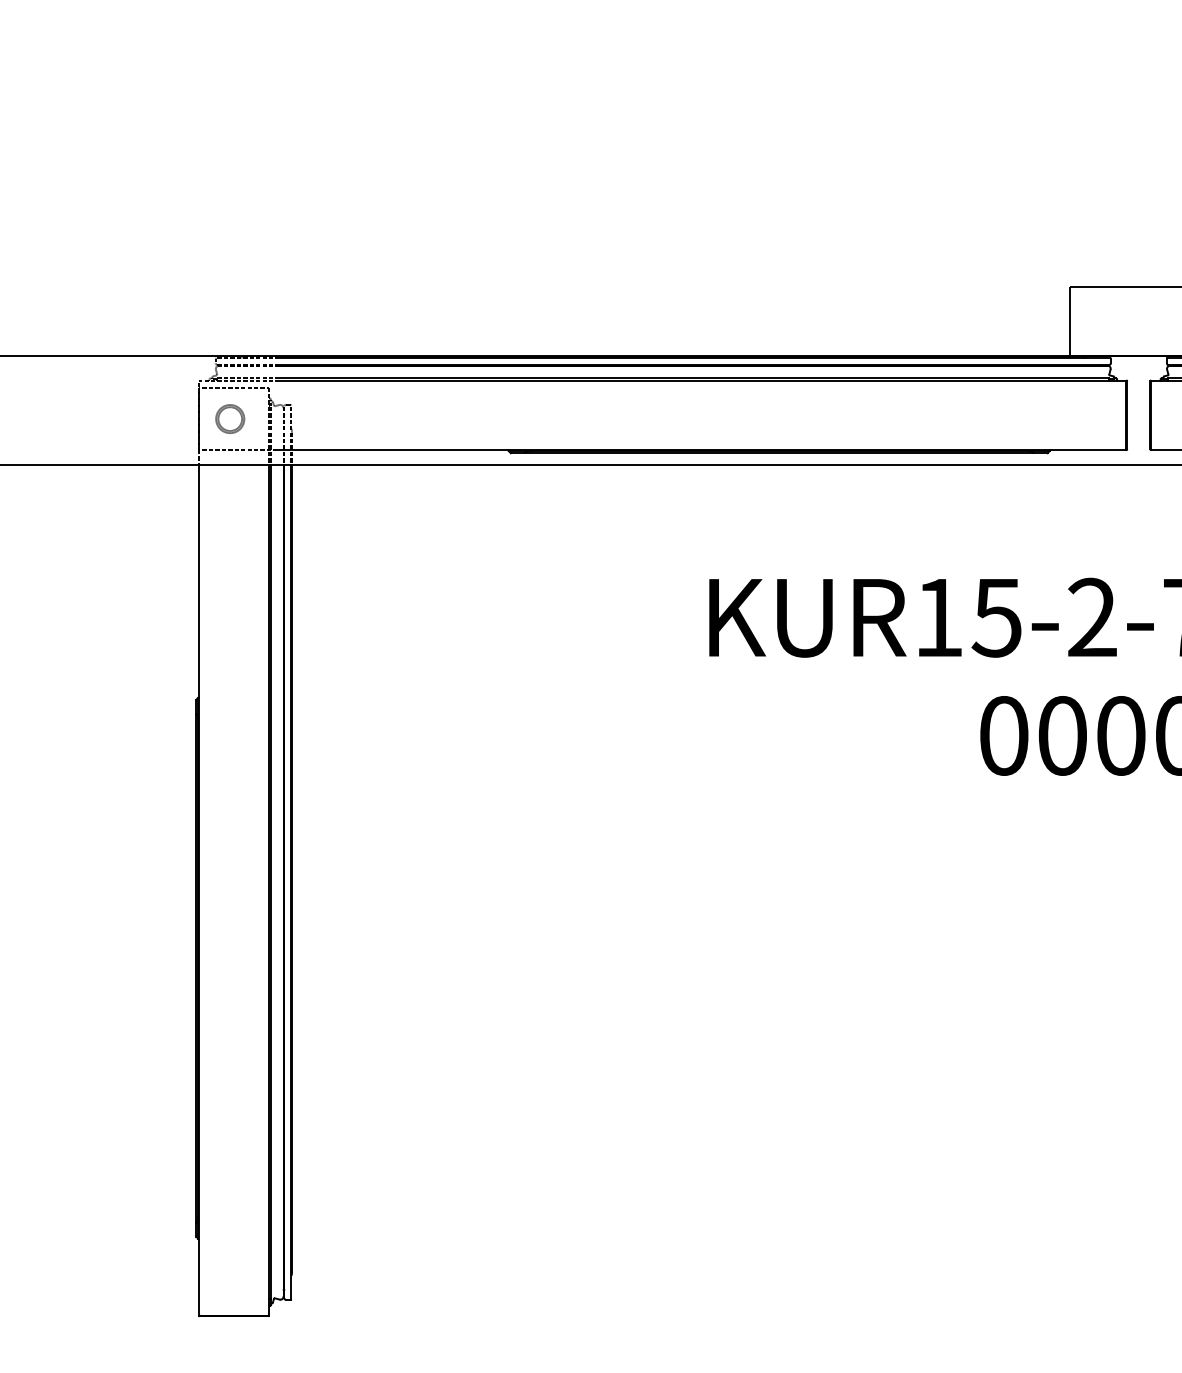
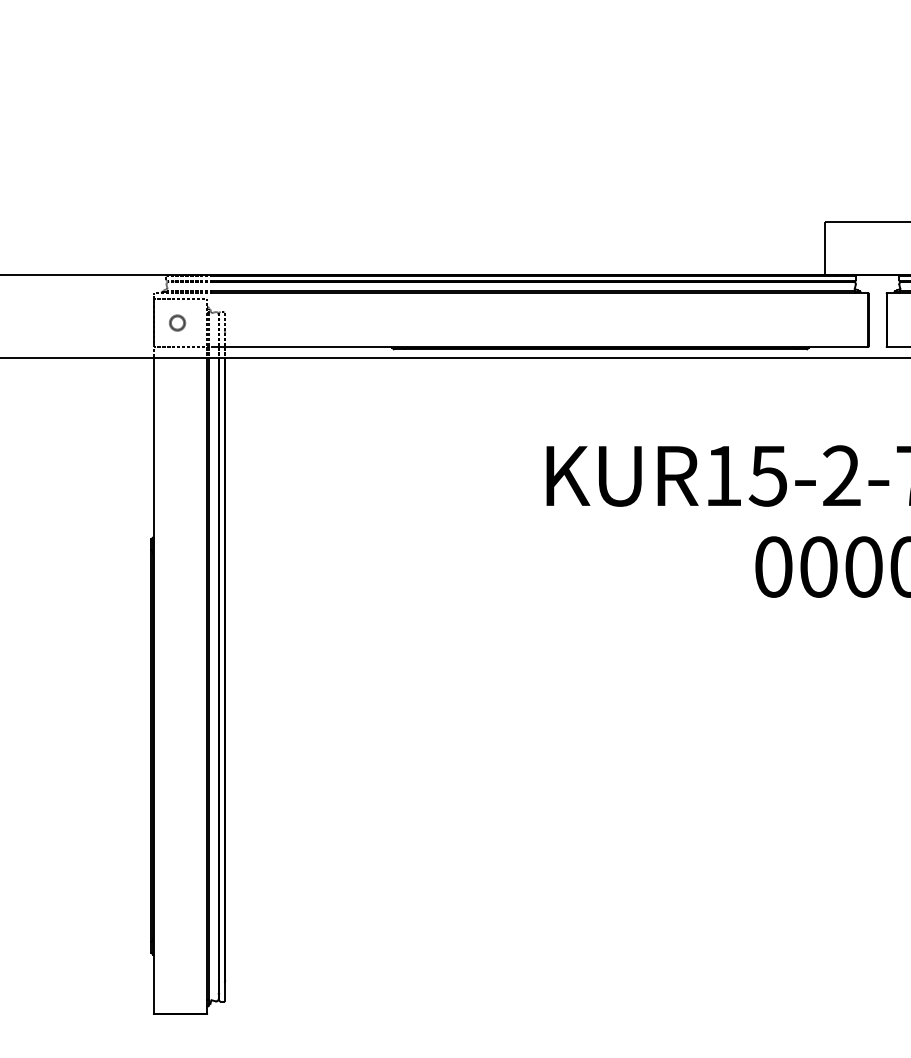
part: (229, 419) -> (177, 323), size x0.71

